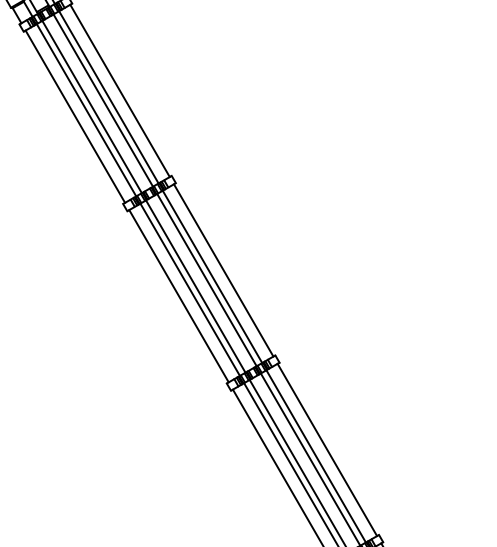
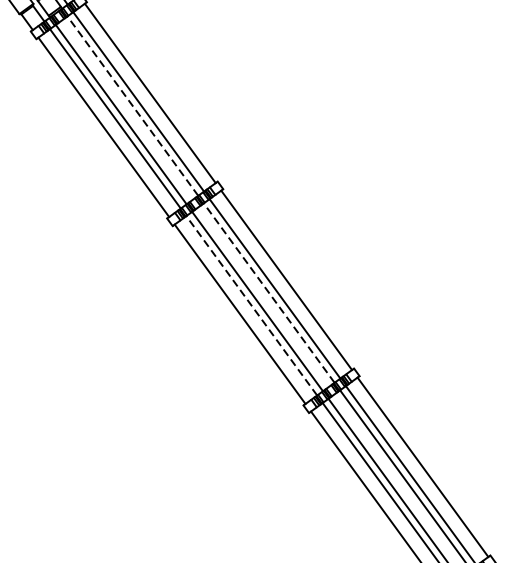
line: (103, 100) -> (133, 106), solid -> dashed
line: (206, 279) -> (268, 292), solid -> dashed
line: (189, 289) -> (250, 305), solid -> dashed

